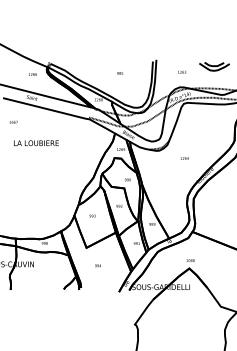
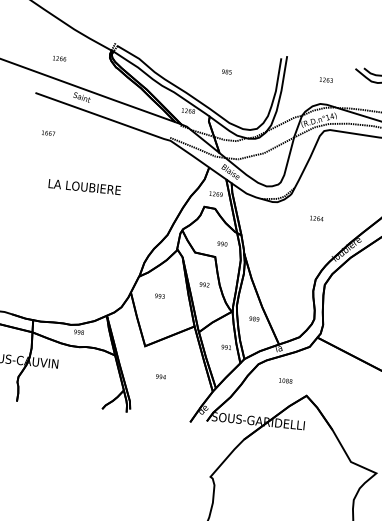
text: (32, 74) -> (58, 58), moved
text: (36, 143) -> (84, 187), moved
text: (190, 260) -> (285, 380), moved

